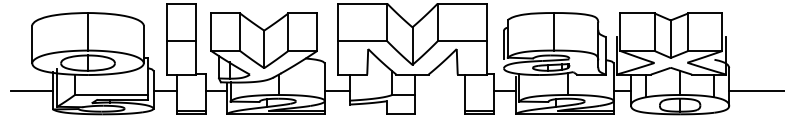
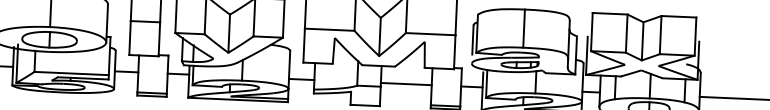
line: (440, 91) -> (406, 84), added

